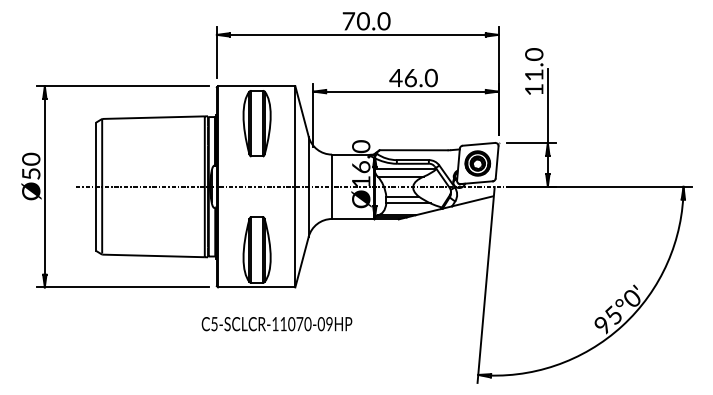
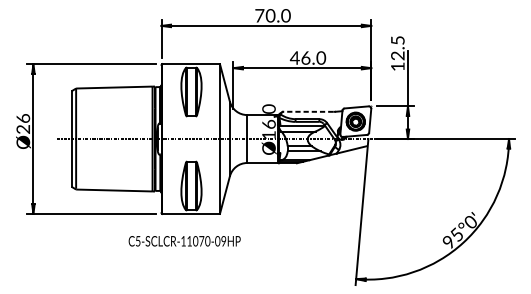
text: (534, 64) -> (398, 47), 11.0 -> 12.5
line: (413, 150) -> (307, 112), solid -> dashed
text: (31, 165) -> (23, 123), Ø50 -> Ø26
text: (276, 324) -> (184, 241), moved

